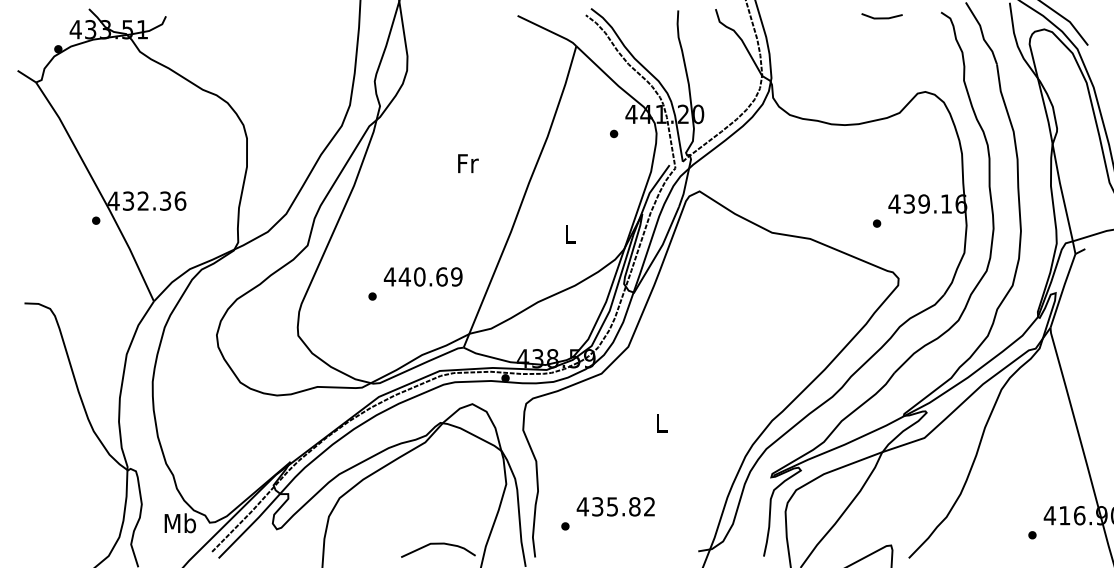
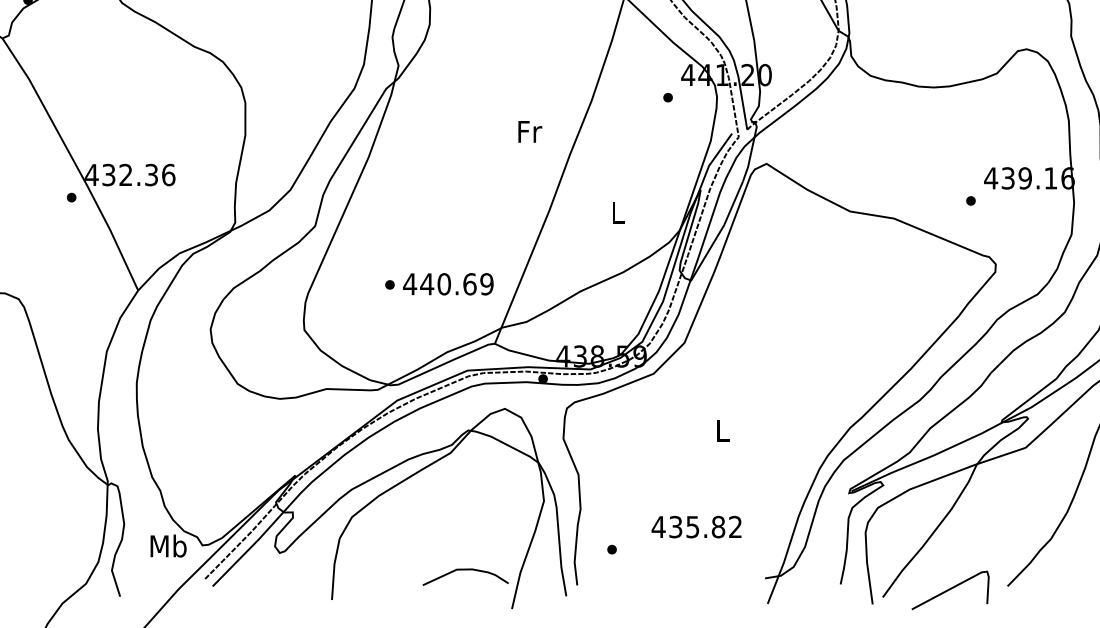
text: (468, 163) -> (530, 131), moved
text: (422, 276) -> (447, 283), moved
text: (615, 506) -> (696, 526), moved

